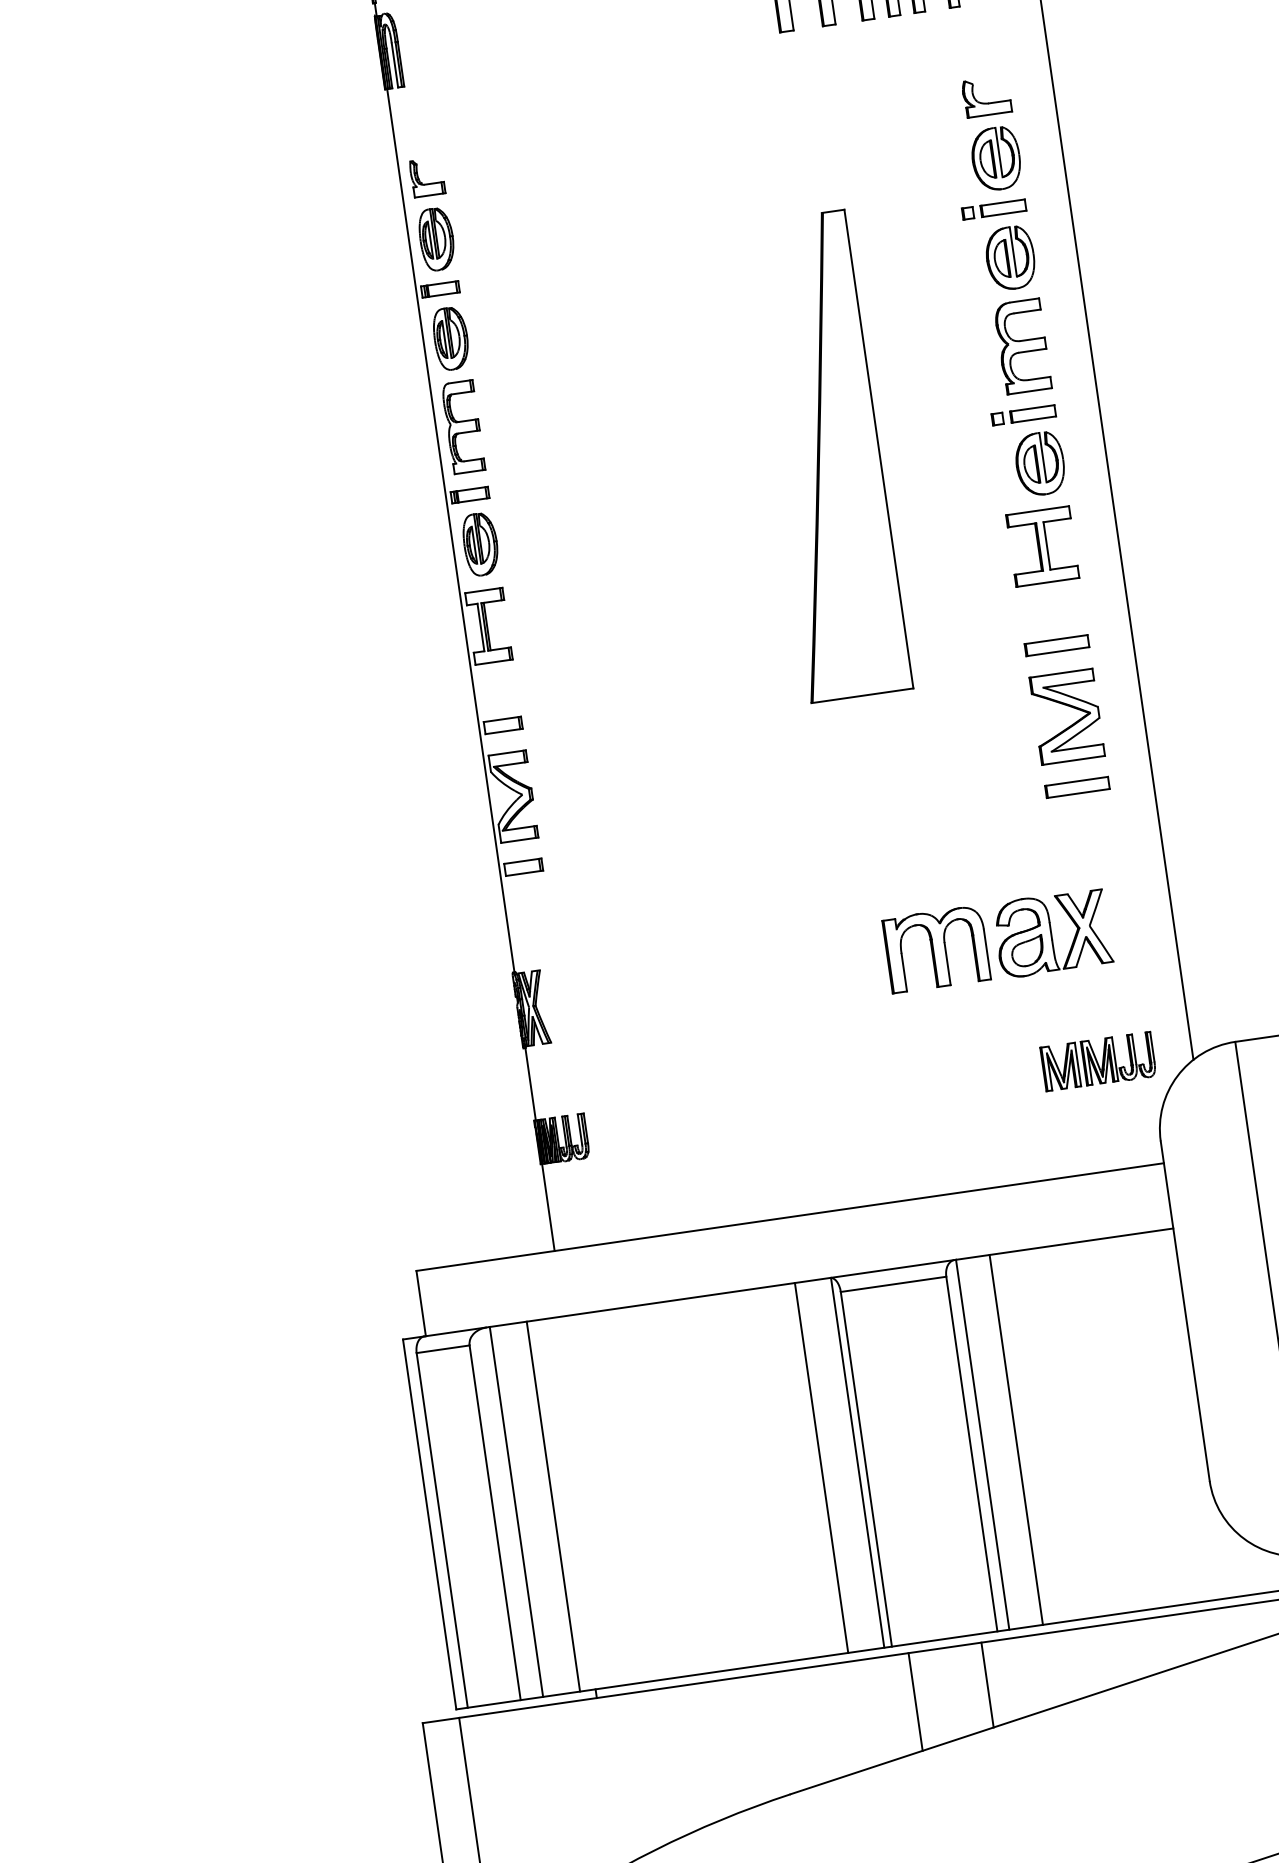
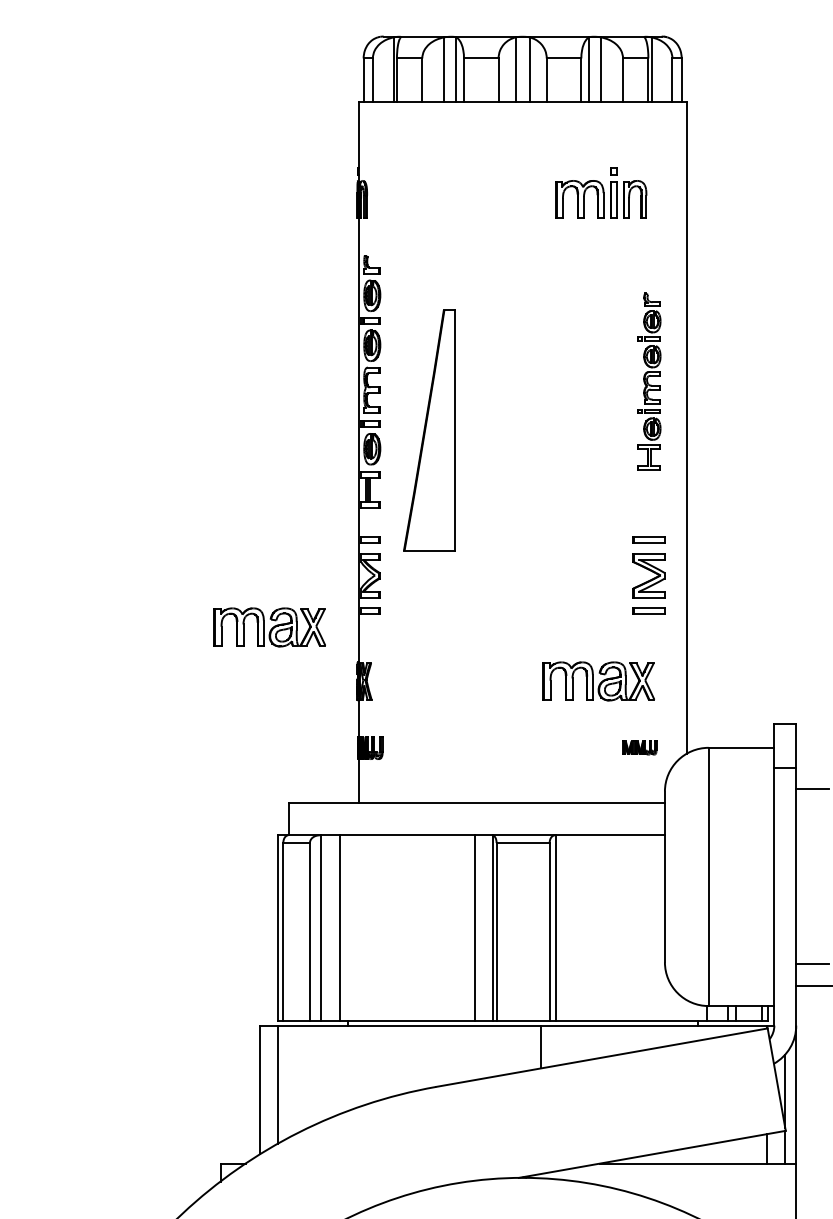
part: (1012, 330) -> (649, 381), size x0.7
part: (827, 456) -> (429, 430), moved
part: (327, 928) -> (269, 627), added
part: (1097, 1061) -> (639, 747), size x0.6
line: (1016, 1440) -> (572, 928), removed
line: (915, 1700) -> (504, 1049), removed

